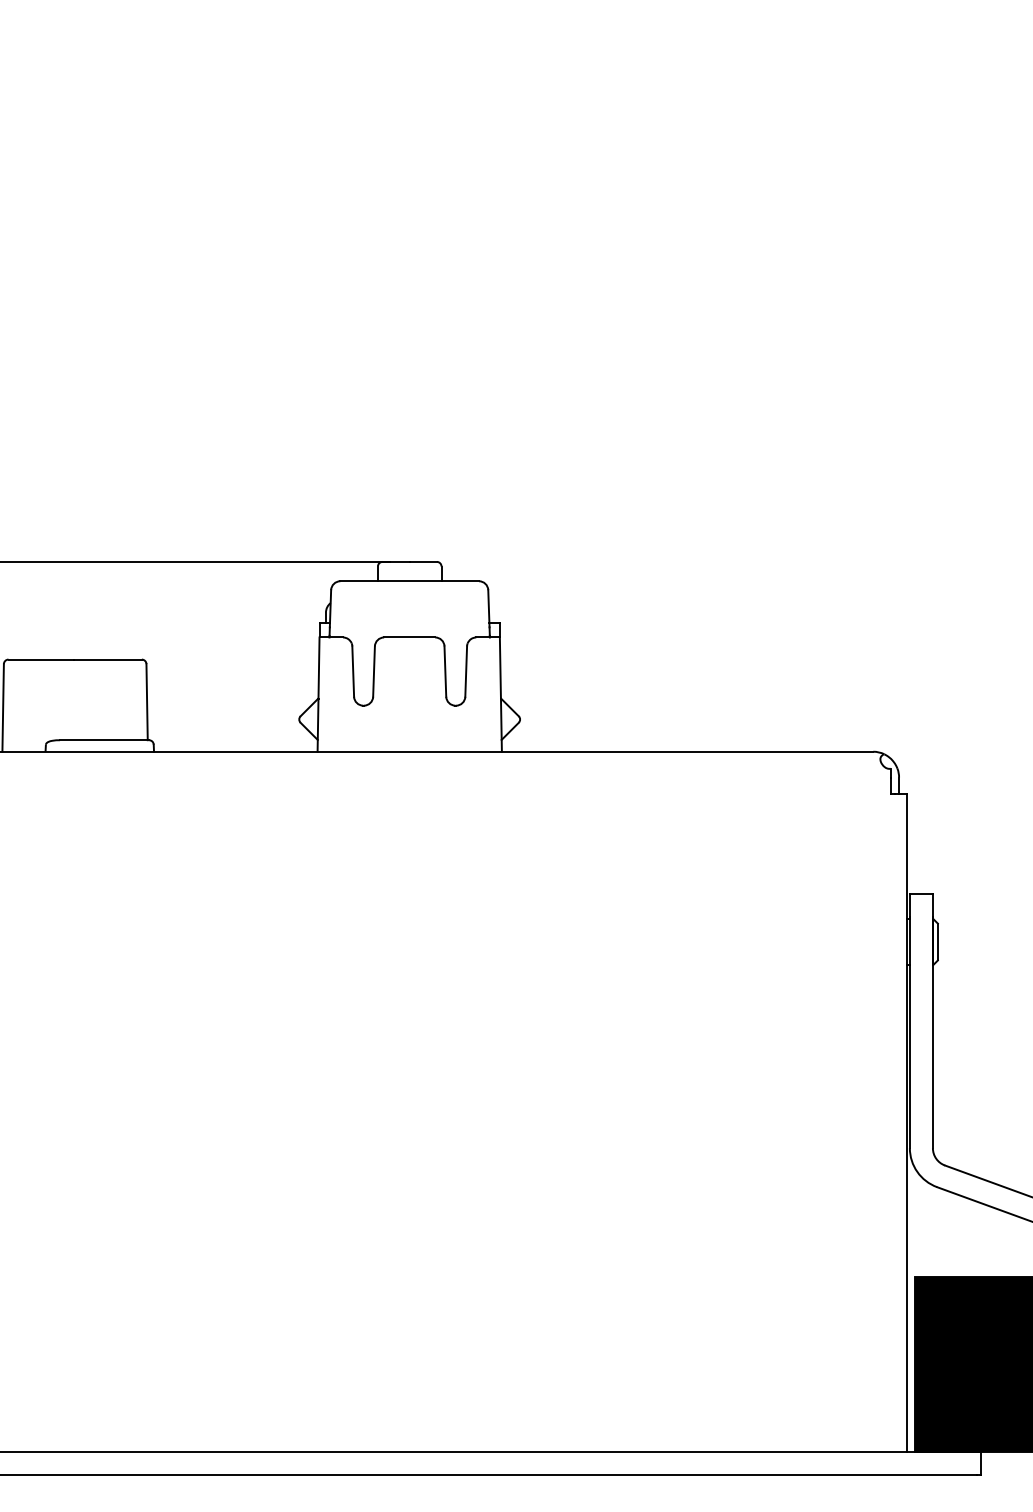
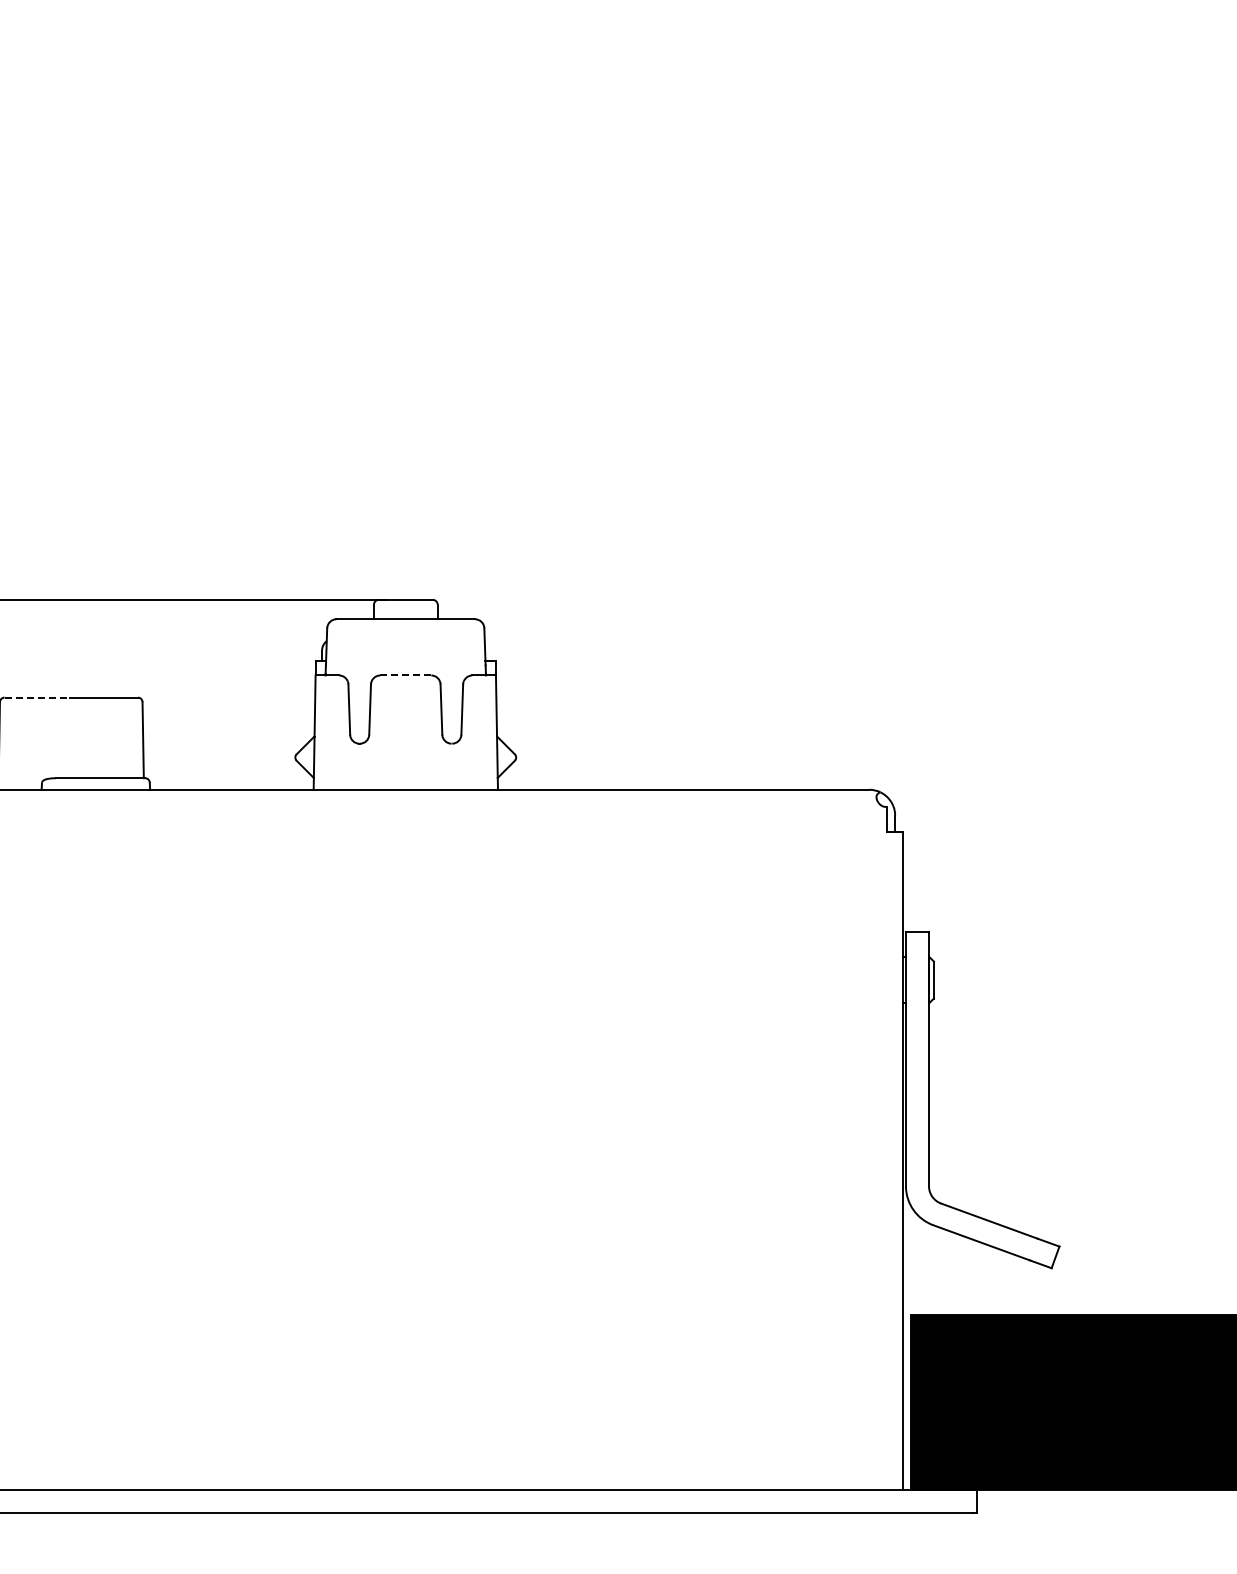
line: (409, 637) -> (405, 675), solid -> dashed
line: (41, 659) -> (37, 697), solid -> dashed

